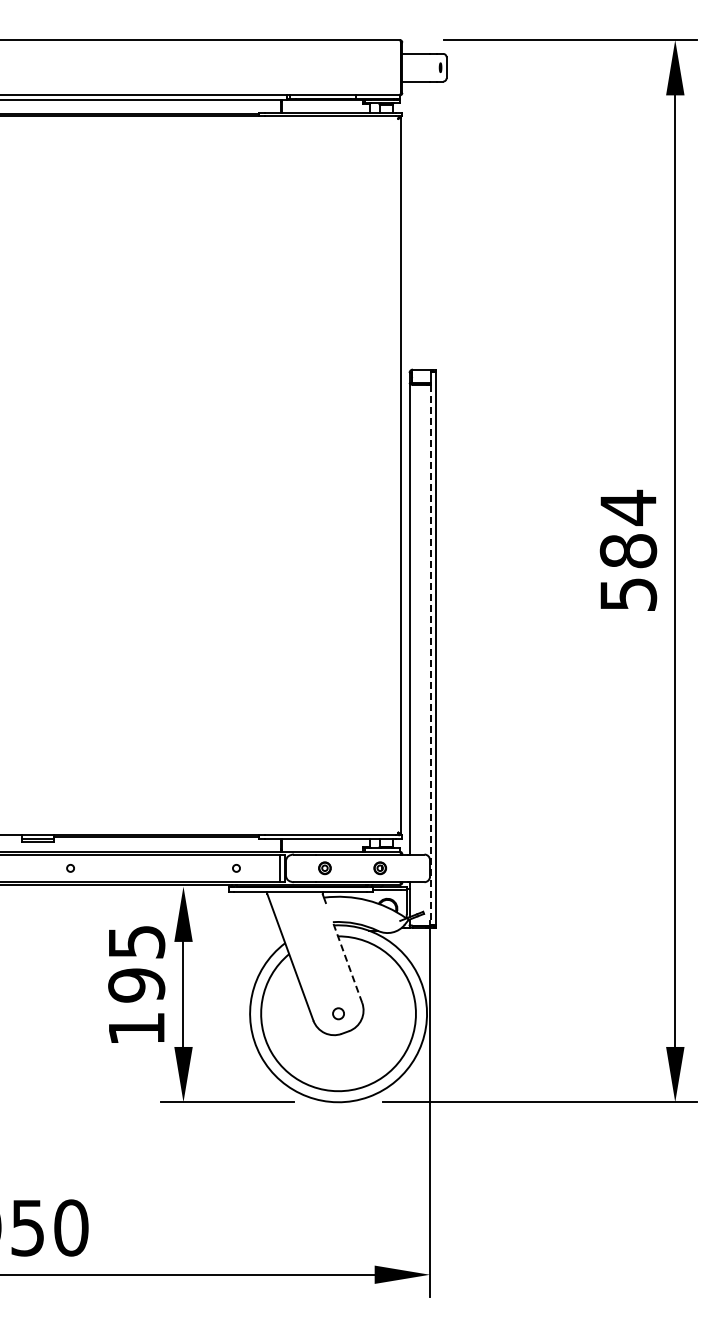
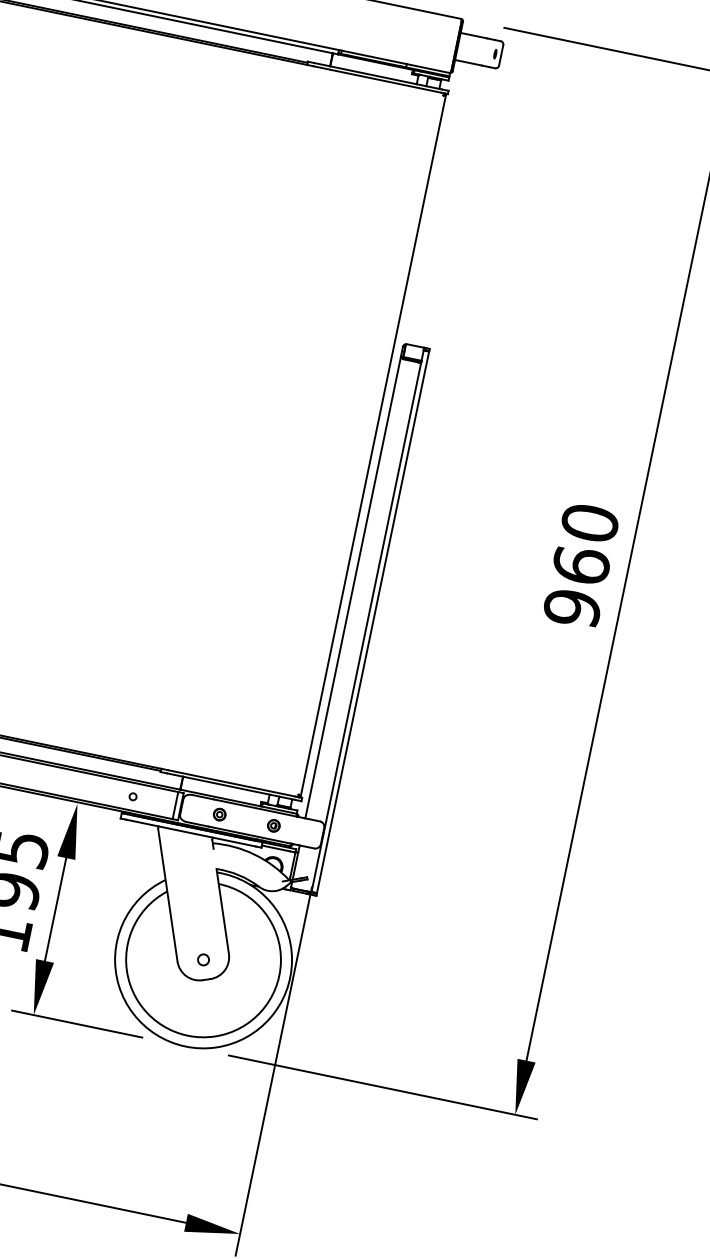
text: (628, 550) -> (581, 565), 584 -> 960
line: (430, 655) -> (366, 627), dashed -> solid
line: (347, 962) -> (222, 911), dashed -> solid

